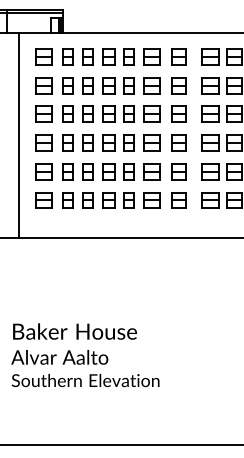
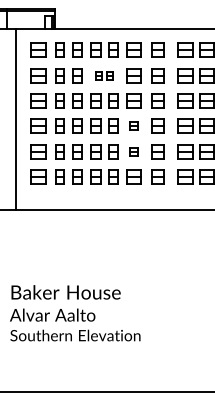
part: (118, 85) -> (104, 75), size x0.6
part: (151, 142) -> (133, 125), size x0.6
part: (151, 171) -> (133, 151), size x0.6

